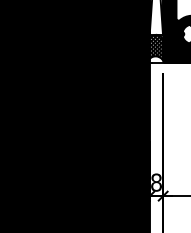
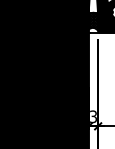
text: (156, 182) -> (93, 116), 8 -> 3

